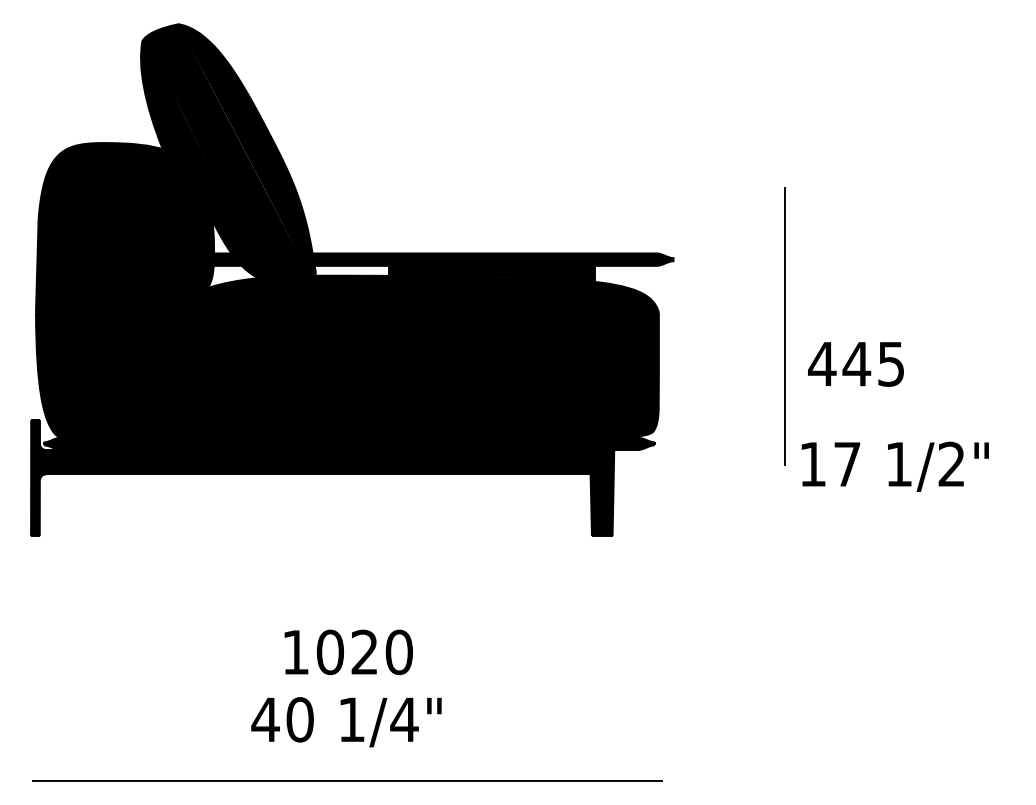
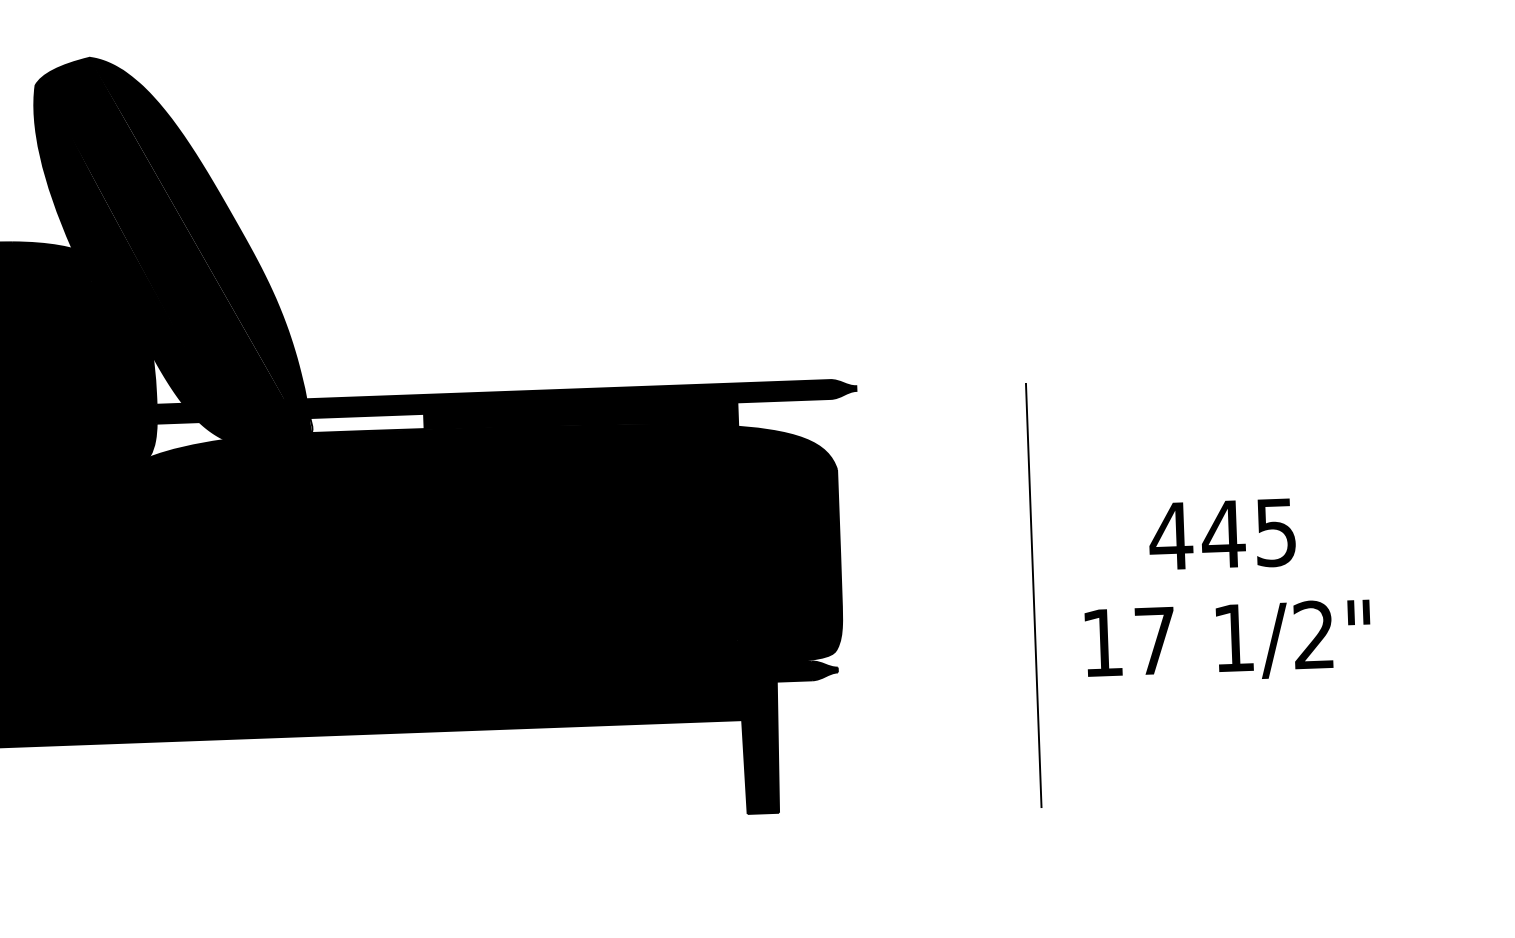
line: (784, 326) -> (1033, 595), moved
text: (855, 364) -> (1221, 534), moved
text: (894, 466) -> (1226, 641), moved

